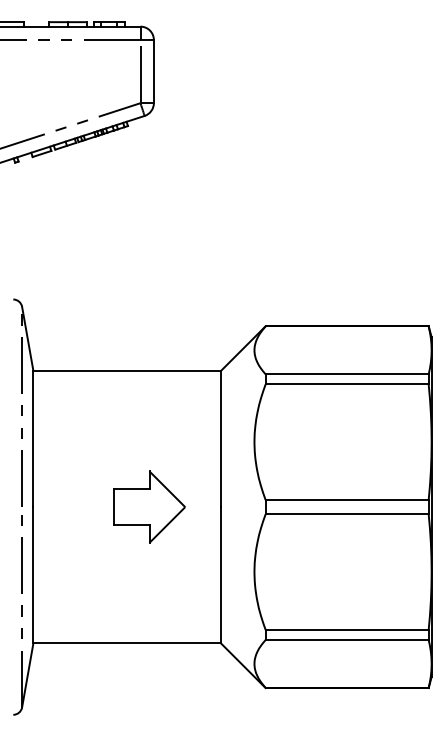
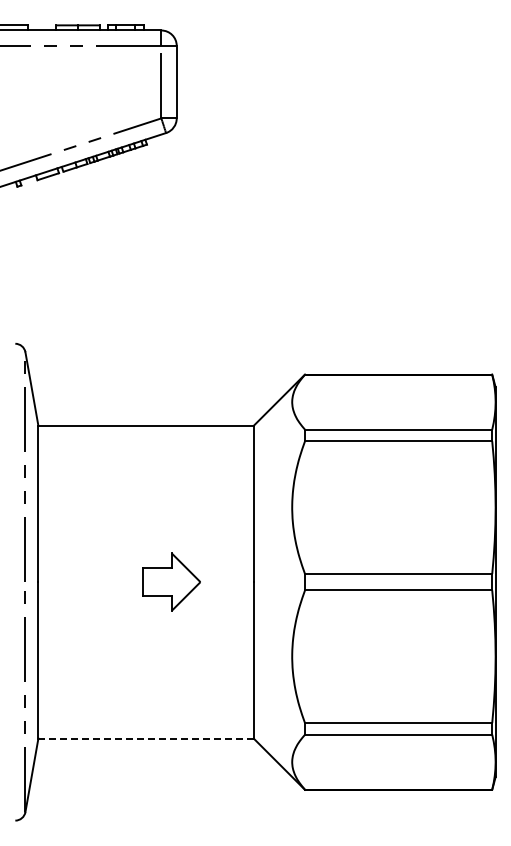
part: (149, 506) -> (171, 581), size x0.7
line: (127, 643) -> (146, 738), solid -> dashed

